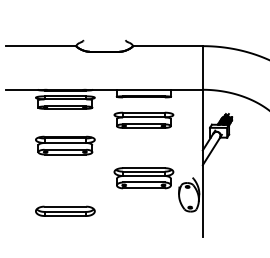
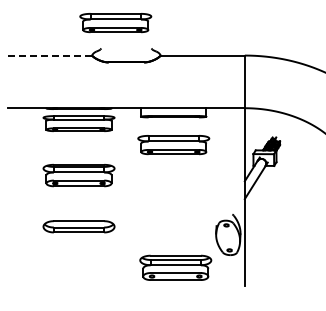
part: (95, 19) -> (115, 23), added
line: (40, 46) -> (49, 55), solid -> dashed
part: (143, 177) -> (175, 267), moved
part: (64, 211) -> (78, 226), moved

